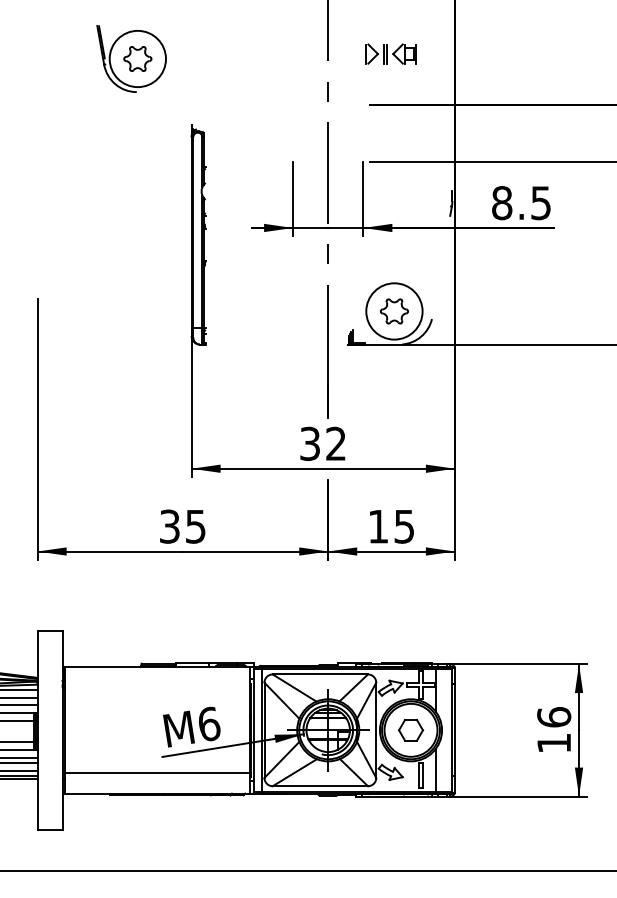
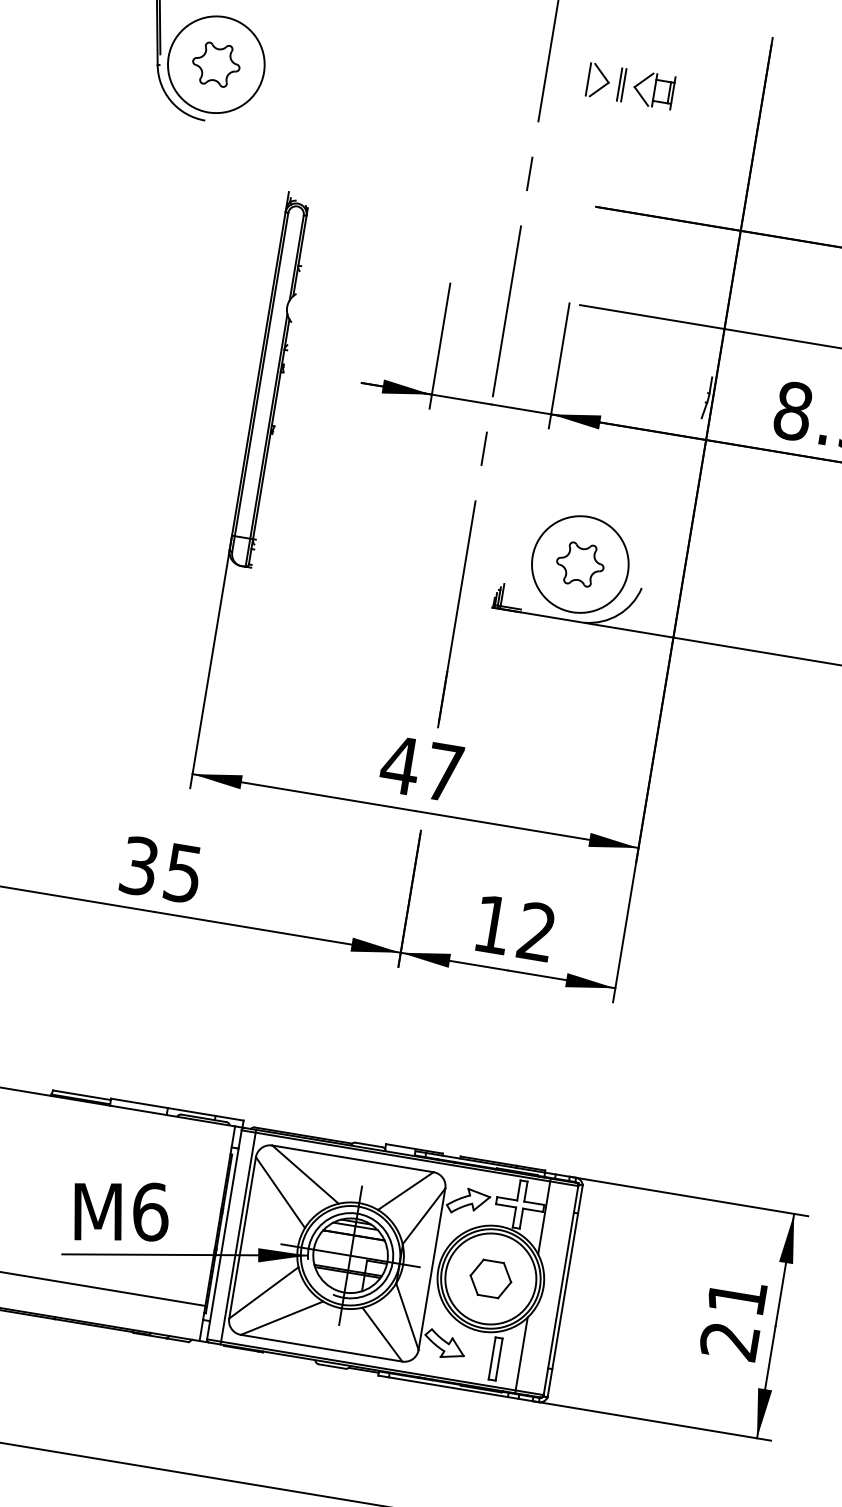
part: (390, 53) -> (630, 85), moved
text: (322, 443) -> (421, 768), 32 -> 47
text: (403, 526) -> (535, 931), 15 -> 12
text: (554, 730) -> (733, 1319), 16 -> 21

